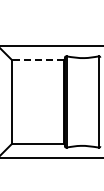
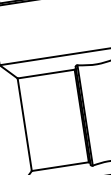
line: (37, 59) -> (45, 73), dashed -> solid

